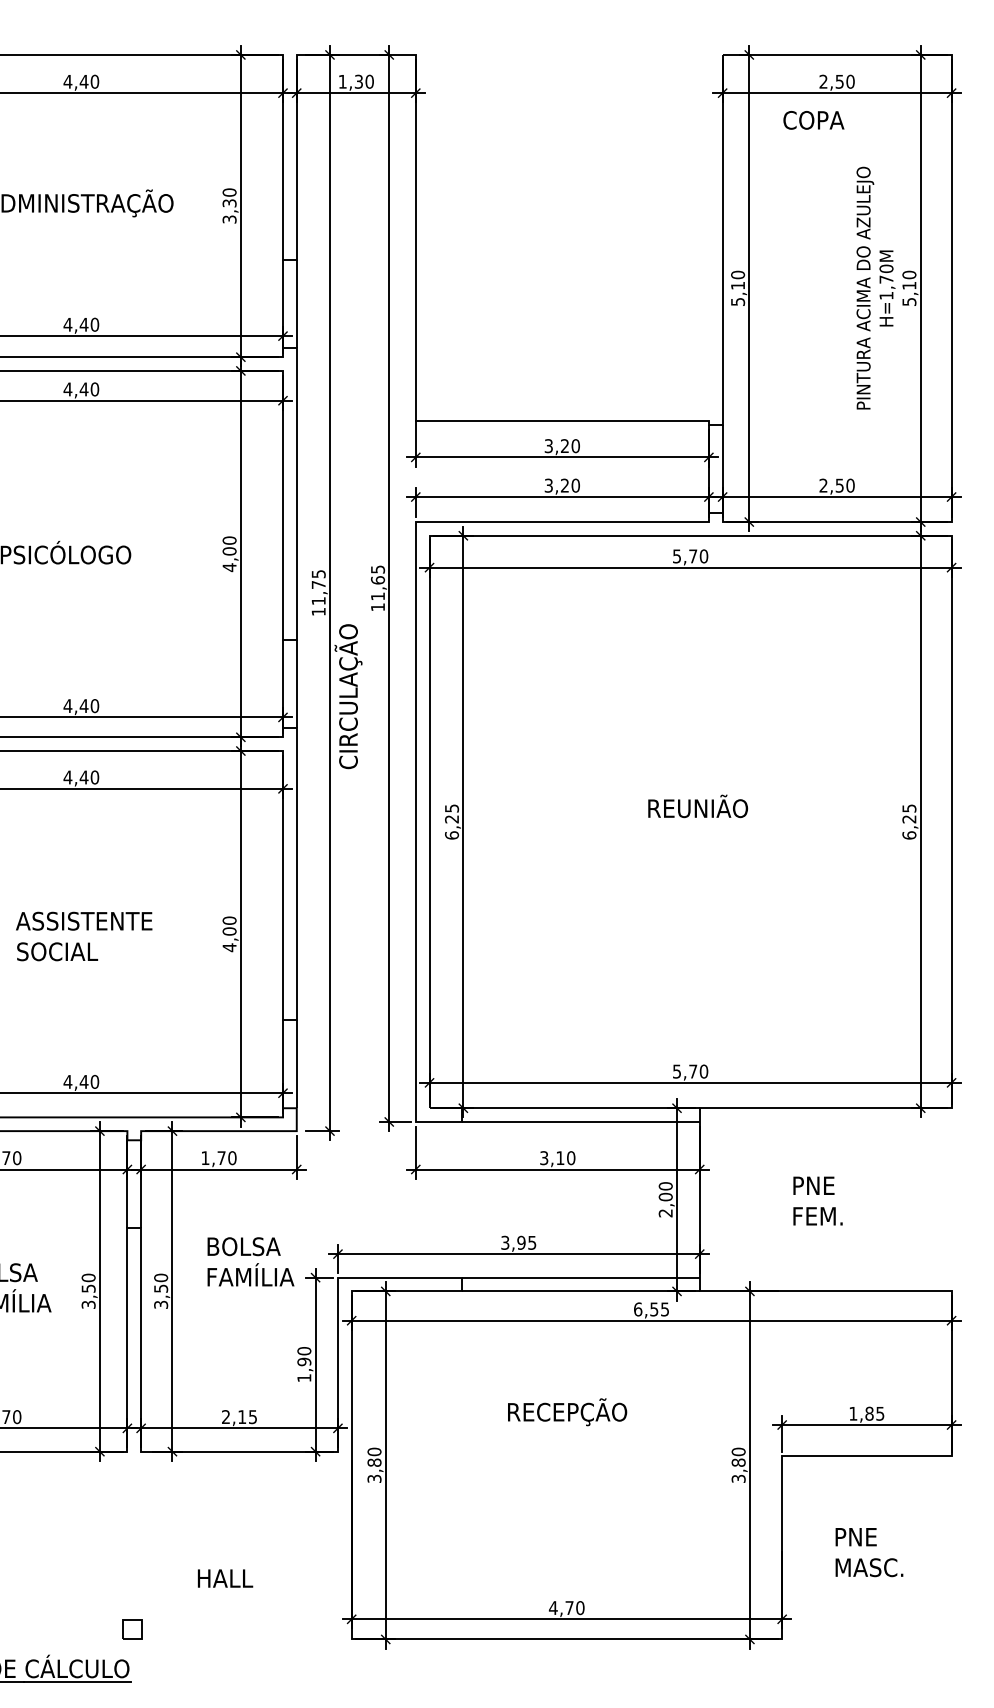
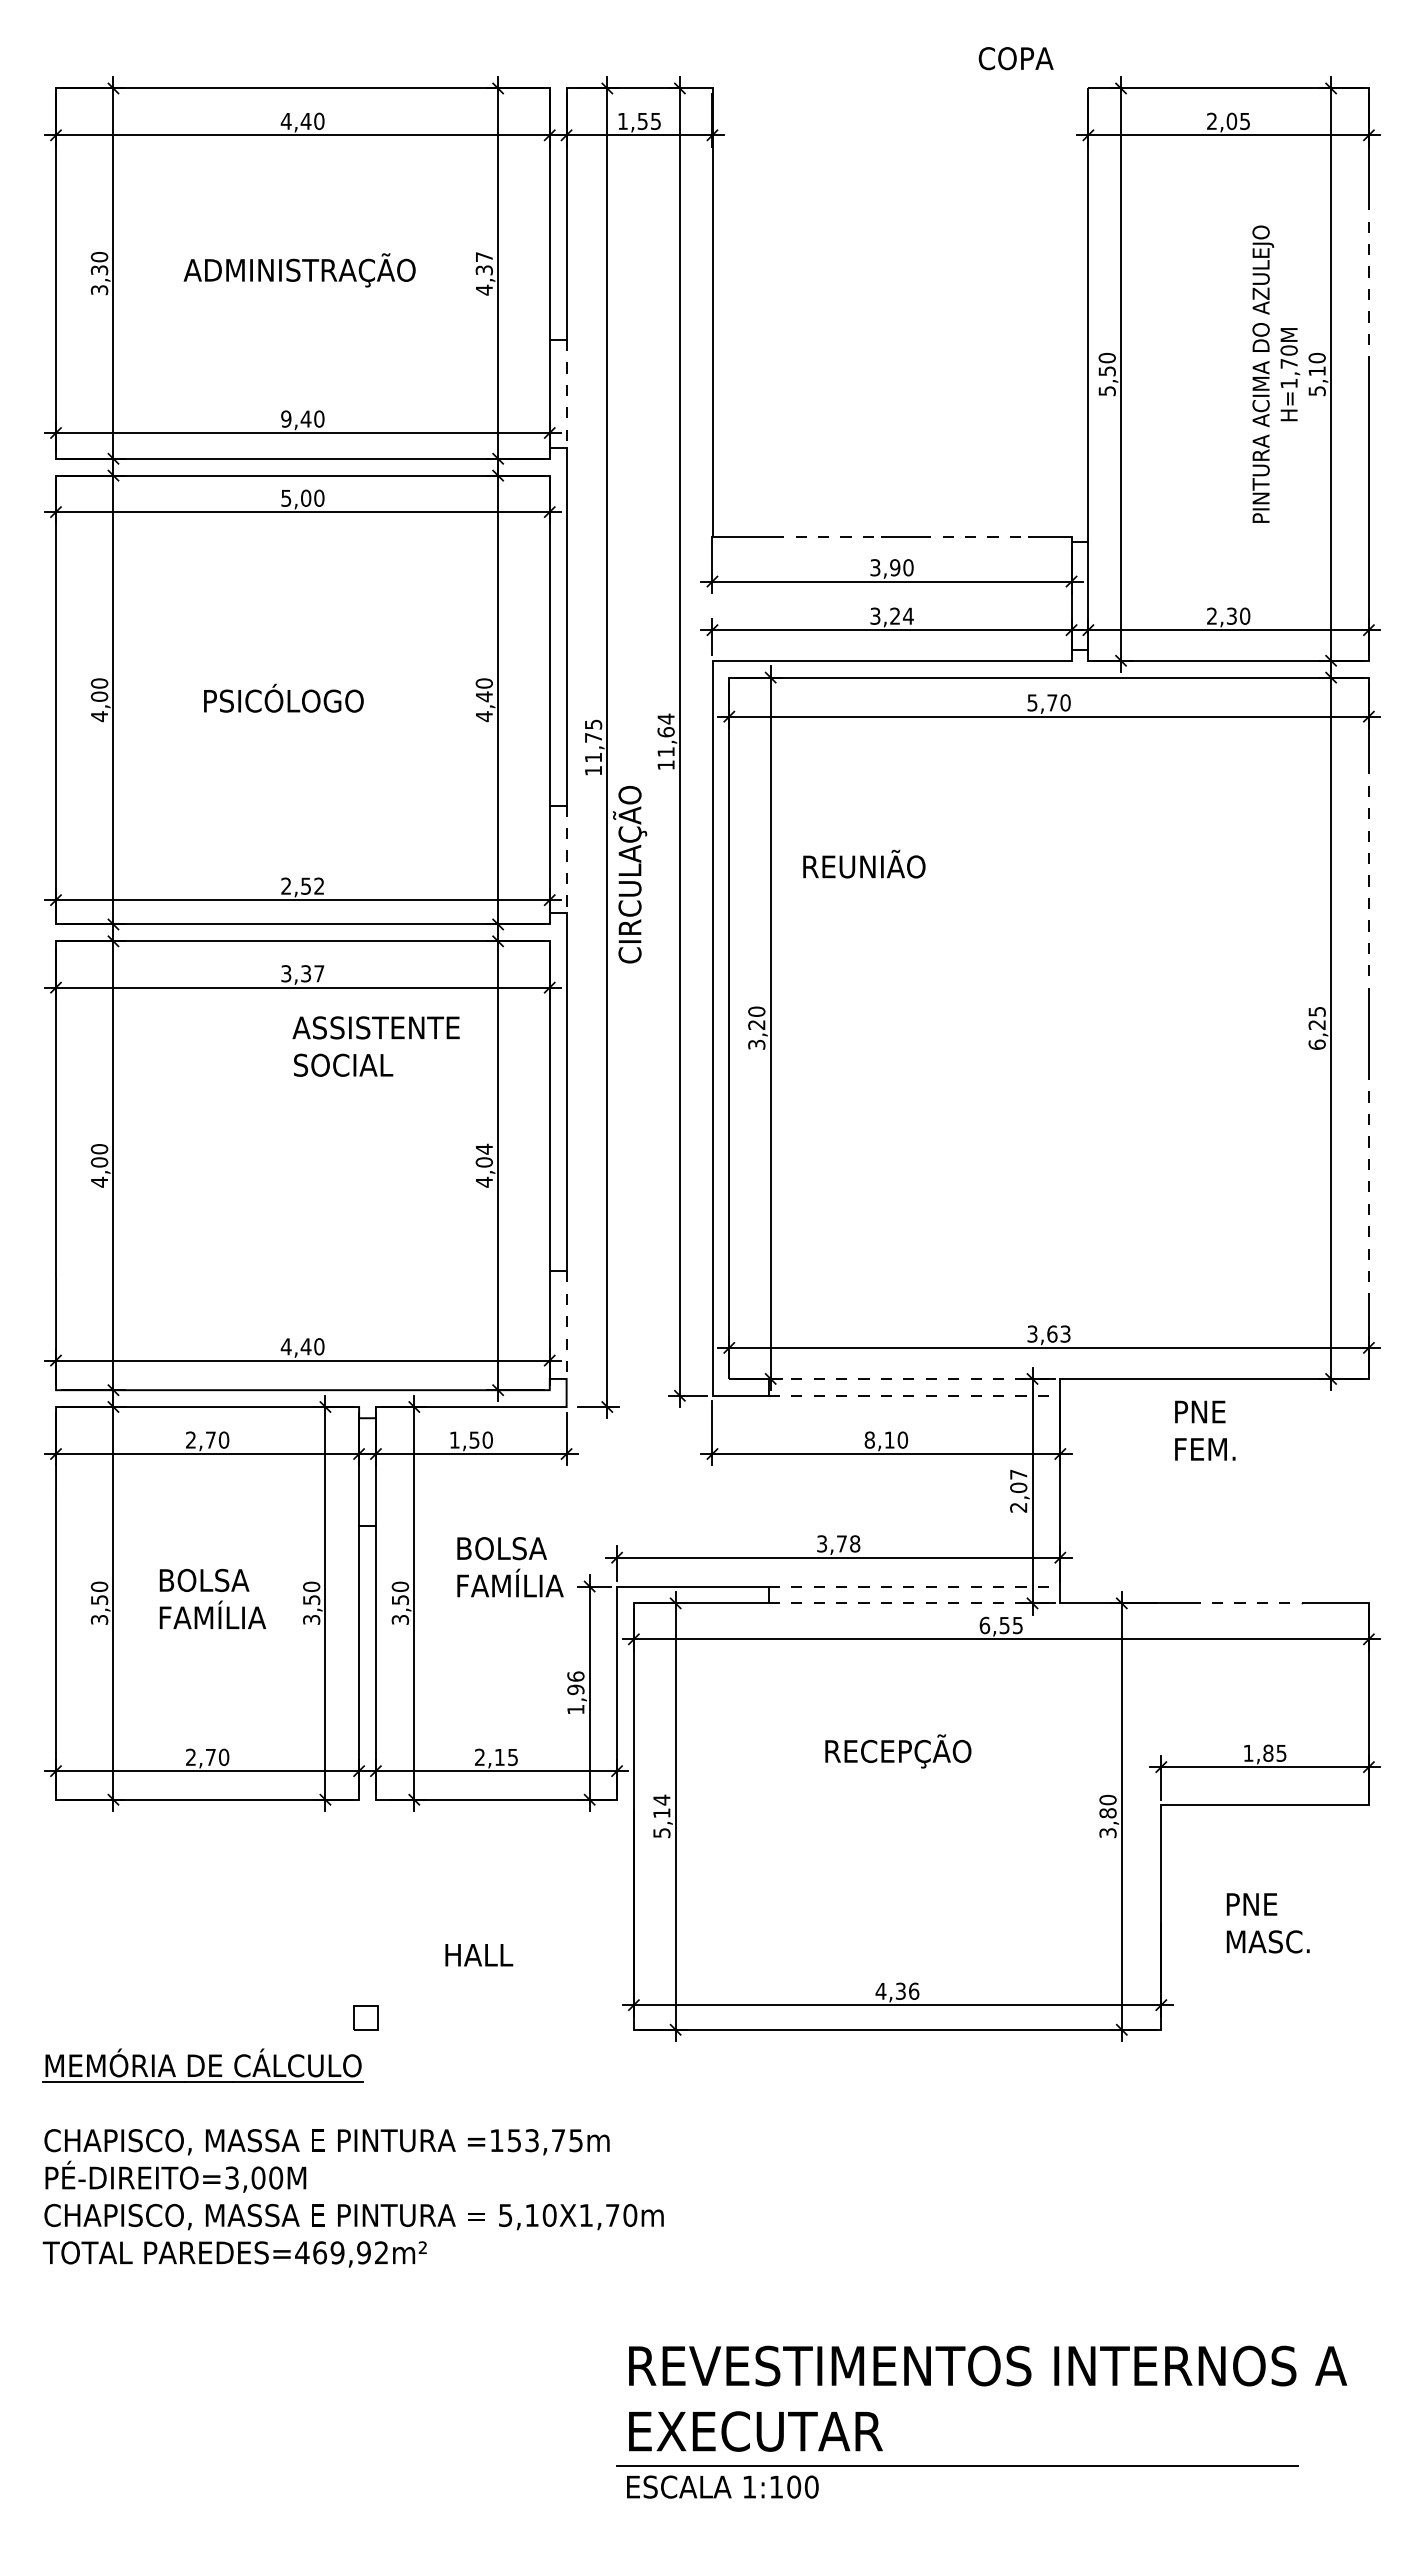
text: (364, 81) -> (649, 121), 1,30 -> 1,55
text: (845, 81) -> (1238, 121), 2,50 -> 2,05
text: (813, 120) -> (1015, 58), moved
text: (228, 205) -> (483, 273), 3,30 -> 4,37
line: (951, 214) -> (1368, 283), solid -> dashed
text: (737, 285) -> (1106, 371), 5,10 -> 5,50
line: (296, 303) -> (566, 393), solid -> dashed
text: (67, 324) -> (285, 418), 4,40 -> 9,40
text: (75, 388) -> (295, 497), 4,40 -> 5,00
line: (508, 421) -> (826, 537), solid -> dashed
line: (628, 421) -> (973, 537), solid -> dashed
text: (565, 445) -> (895, 567), 3,20 -> 3,90
text: (575, 485) -> (908, 615), 3,20 -> 3,24
text: (839, 485) -> (1231, 615), 2,50 -> 2,30
text: (228, 551) -> (483, 696), 4,00 -> 4,40
text: (377, 569) -> (665, 718), 11,65 -> 11,64
line: (296, 684) -> (566, 859), solid -> dashed
line: (951, 697) -> (1368, 875), solid -> dashed
text: (81, 705) -> (302, 885), 4,40 -> 2,52
text: (81, 777) -> (302, 973), 4,40 -> 3,37
text: (698, 805) -> (864, 863), moved
text: (451, 821) -> (756, 1027), 6,25 -> 3,20
text: (228, 920) -> (483, 1148), 4,00 -> 4,04
text: (83, 936) -> (375, 1046), moved
line: (951, 947) -> (1368, 1181), solid -> dashed
line: (296, 1064) -> (566, 1325), solid -> dashed
text: (690, 1071) -> (1049, 1333), 5,70 -> 3,63
line: (580, 1107) -> (914, 1378), solid -> dashed
line: (580, 1121) -> (914, 1395), solid -> dashed
text: (221, 1157) -> (474, 1439), 1,70 -> 1,50
text: (543, 1157) -> (869, 1439), 3,10 -> 8,10
text: (665, 1186) -> (1018, 1474), 2,00 -> 2,07
text: (818, 1200) -> (1205, 1430), moved
text: (526, 1242) -> (848, 1543), 3,95 -> 3,78
line: (580, 1277) -> (914, 1586), solid -> dashed
line: (580, 1291) -> (914, 1603), solid -> dashed
line: (851, 1291) -> (1246, 1603), solid -> dashed
text: (304, 1351) -> (575, 1676), 1,90 -> 1,96
text: (374, 1464) -> (661, 1815), 3,80 -> 5,14
text: (574, 1607) -> (907, 1990), 4,70 -> 4,36

